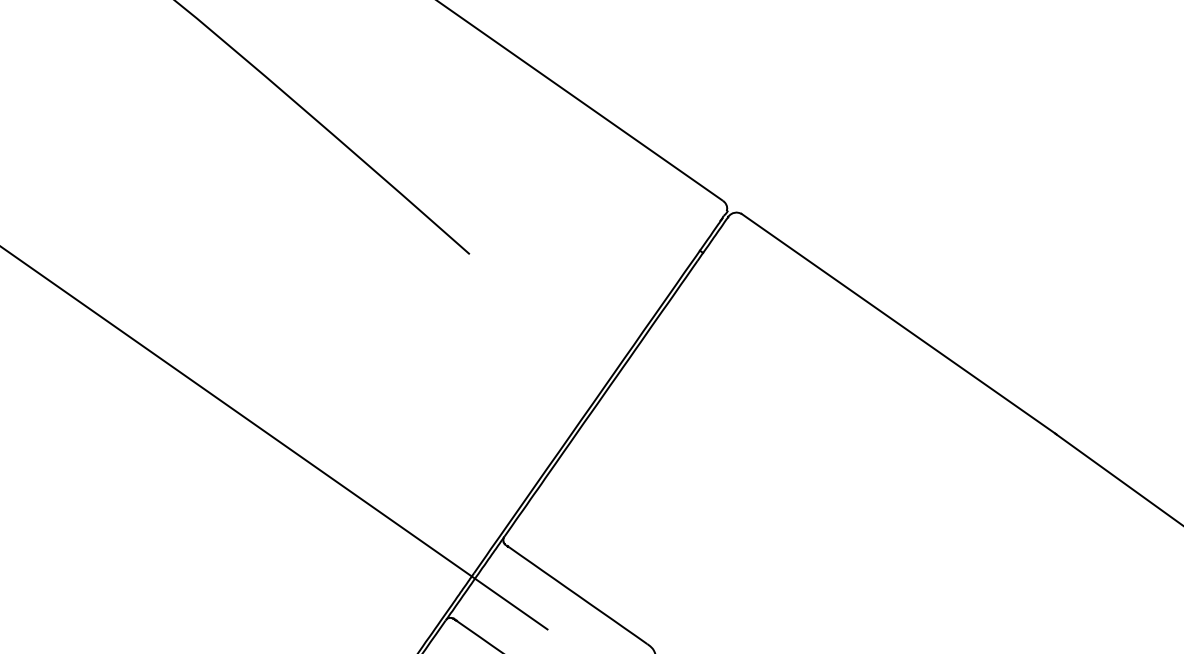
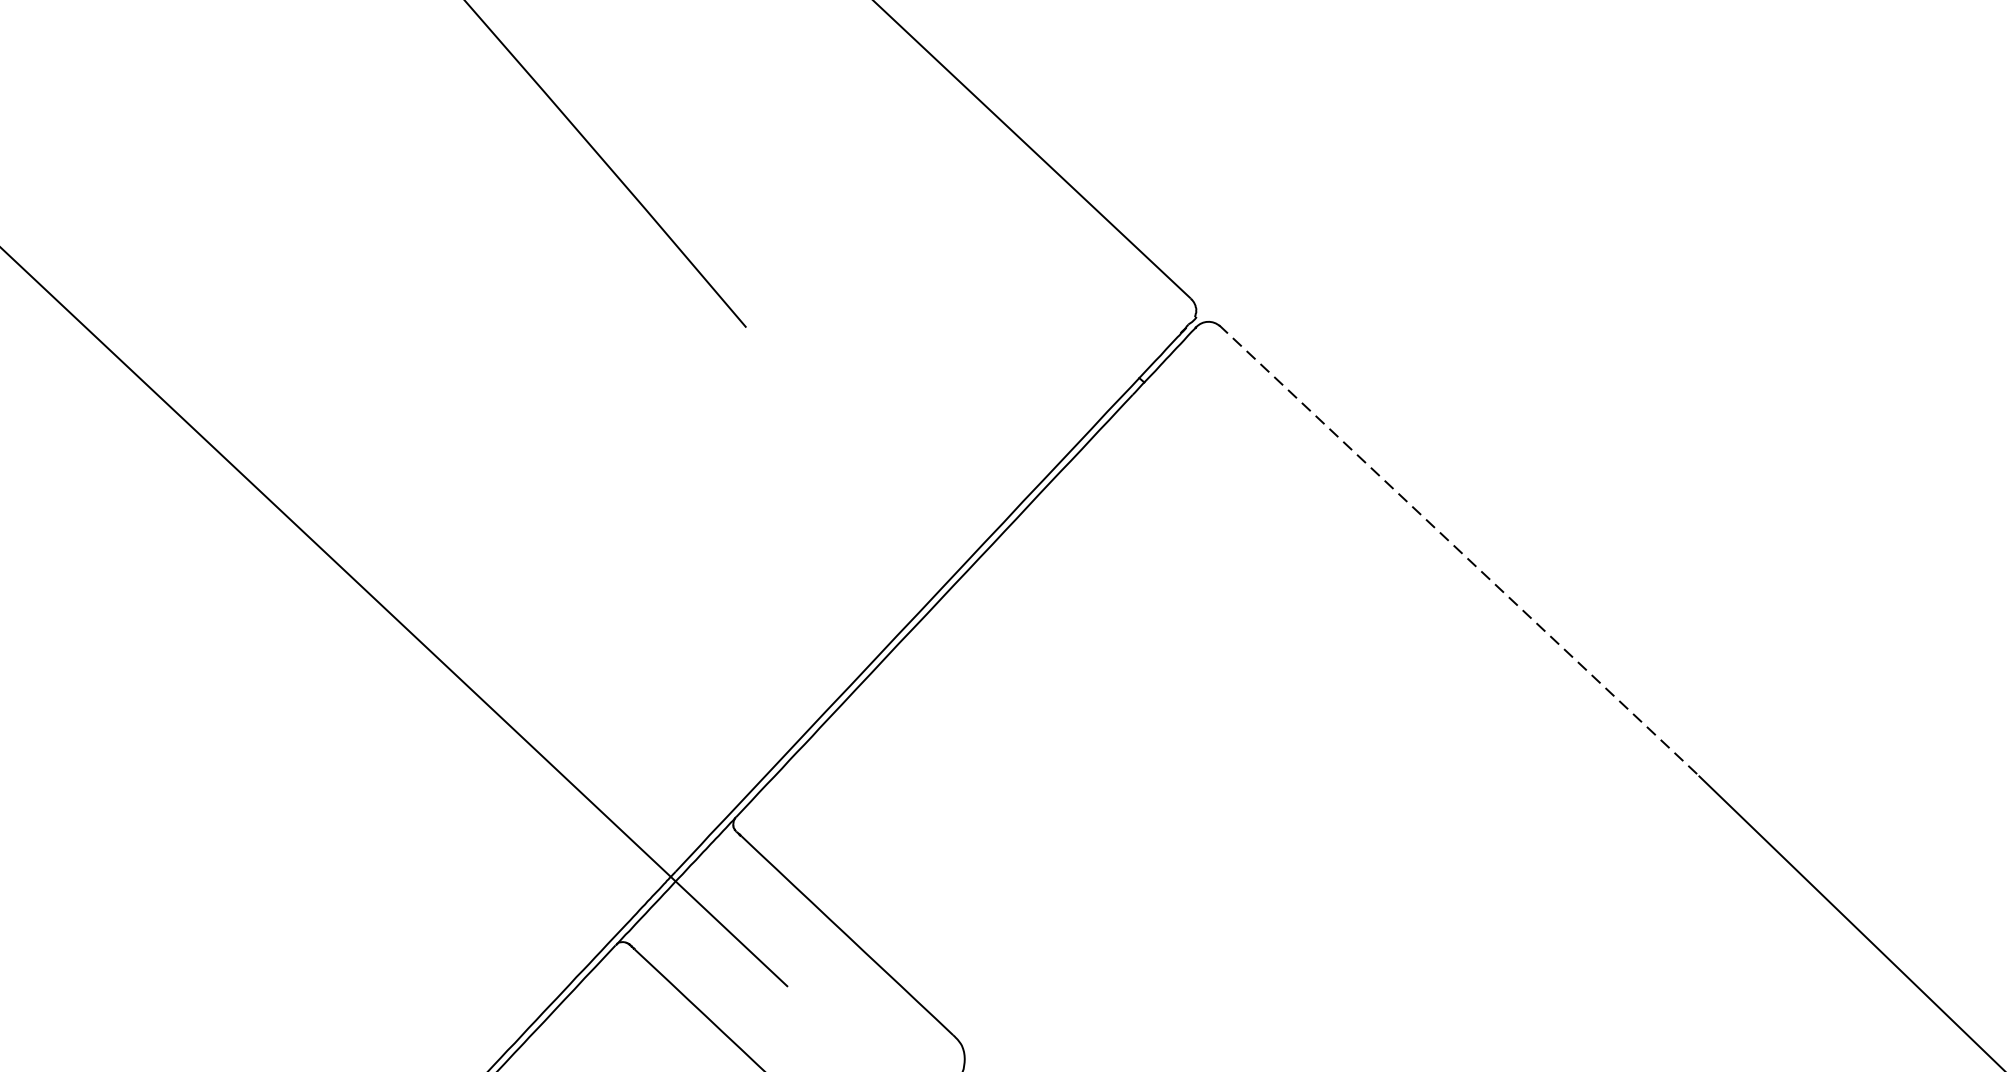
line: (899, 324) -> (1461, 552), solid -> dashed

